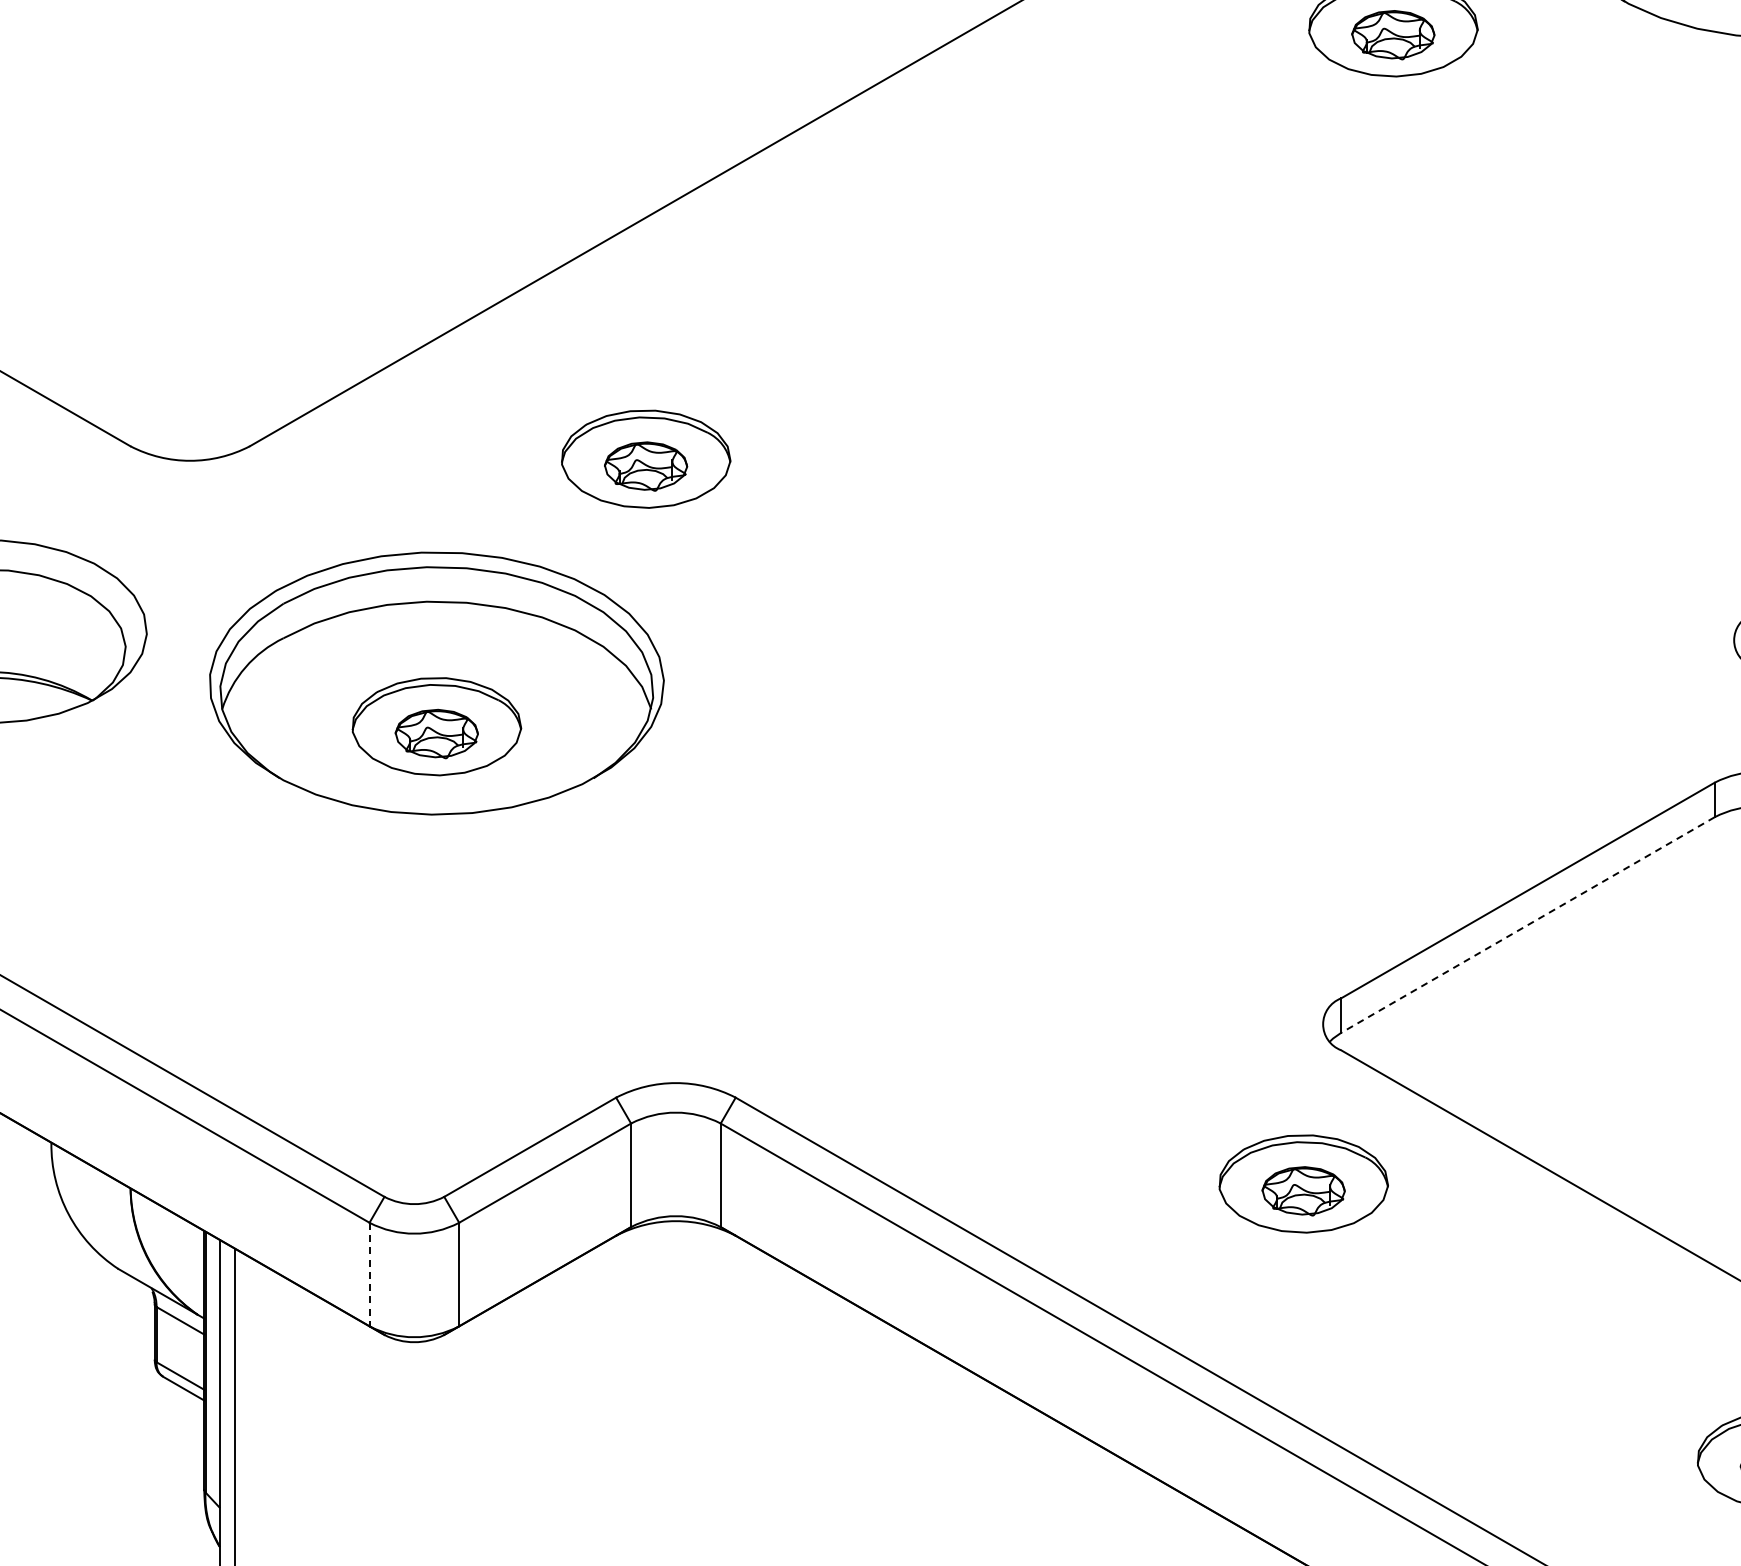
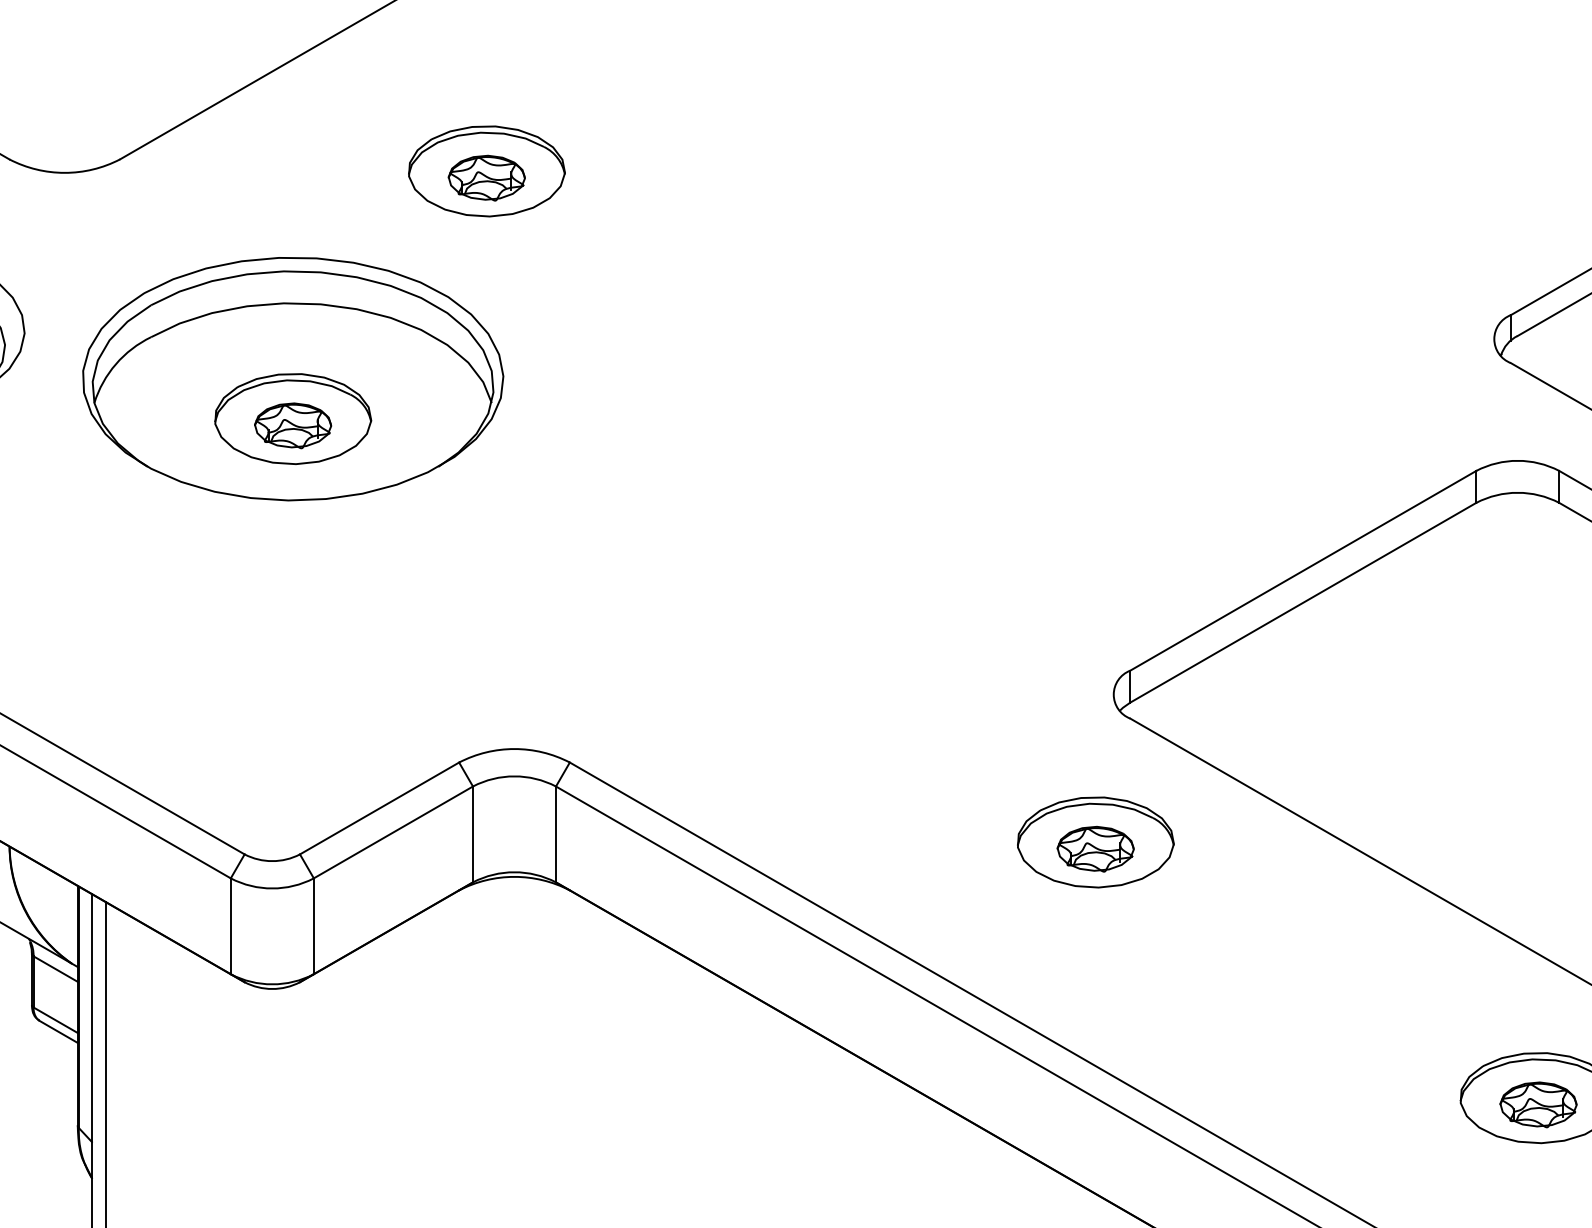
line: (1527, 925) -> (1302, 603), dashed -> solid
line: (369, 1274) -> (230, 926), dashed -> solid

